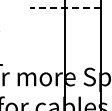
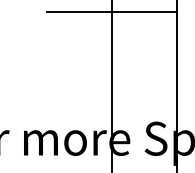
line: (65, 7) -> (111, 11), dashed -> solid

